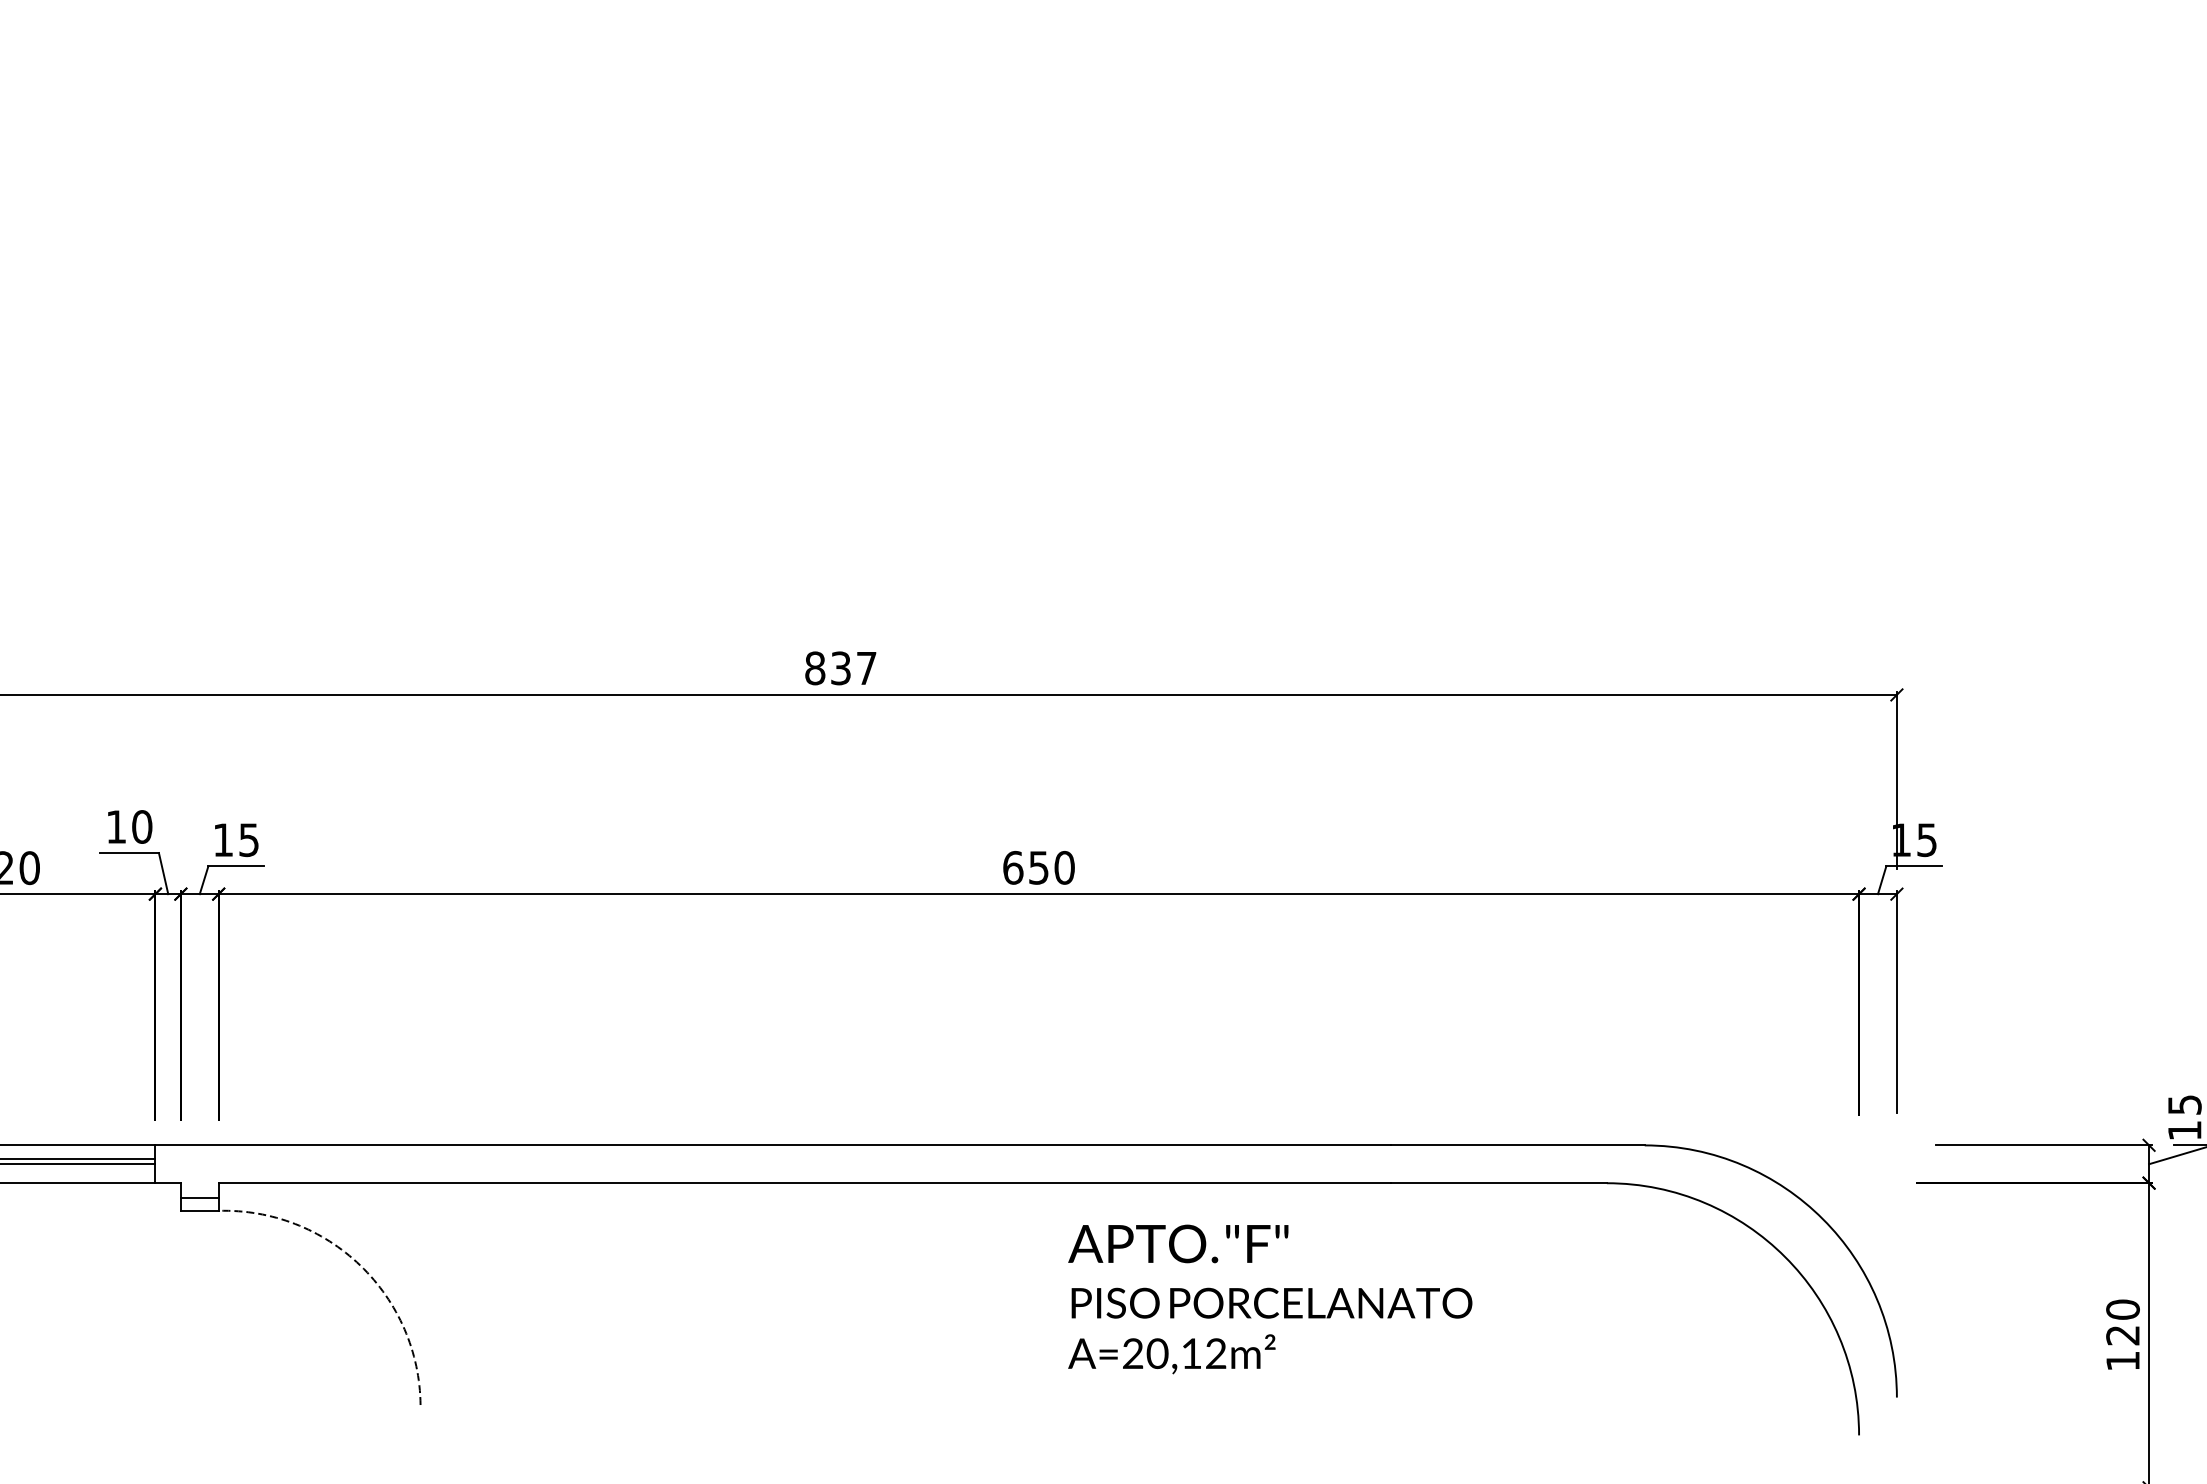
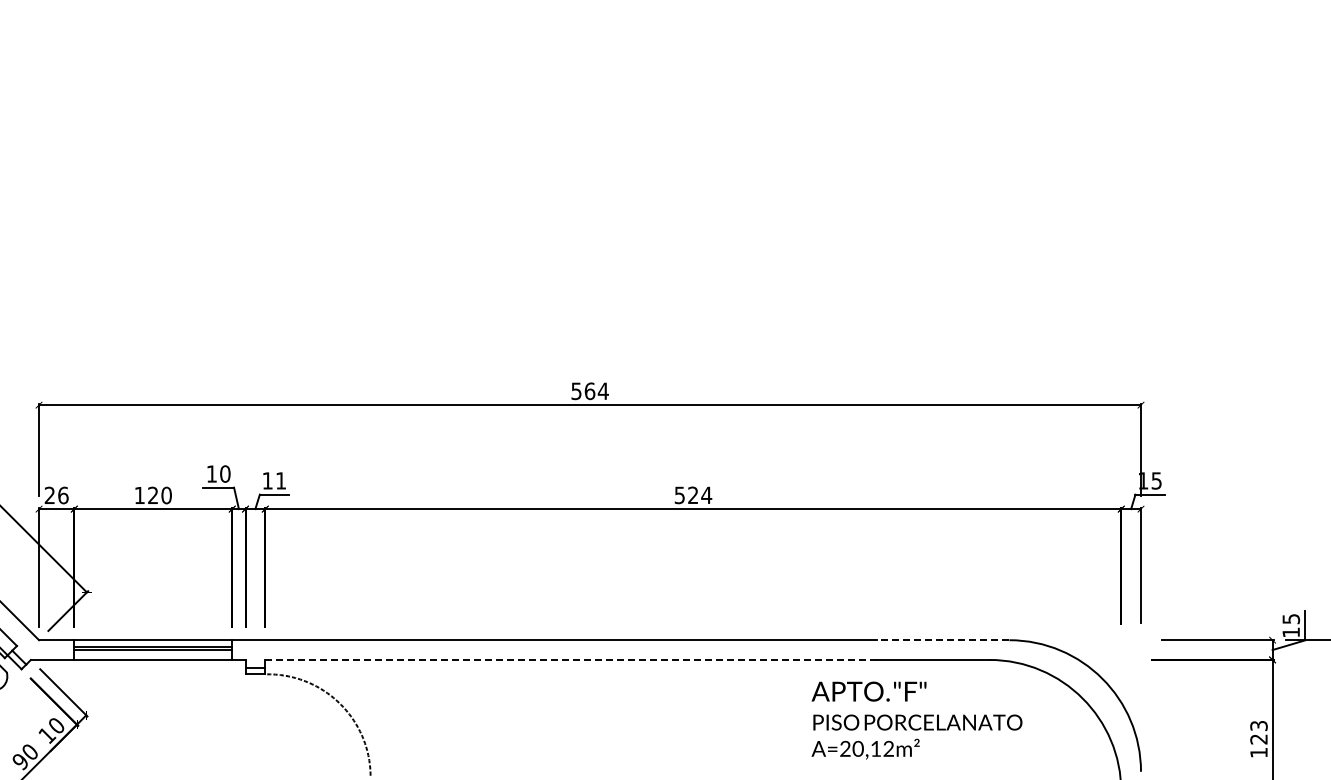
text: (840, 668) -> (589, 391), 837 -> 564
text: (247, 839) -> (280, 480), 15 -> 11
text: (1039, 868) -> (693, 495), 650 -> 524
line: (1516, 1145) -> (942, 640), solid -> dashed
line: (805, 1182) -> (571, 659), solid -> dashed
text: (1269, 1299) -> (916, 720), moved
text: (2122, 1308) -> (1258, 725), 120 -> 123

